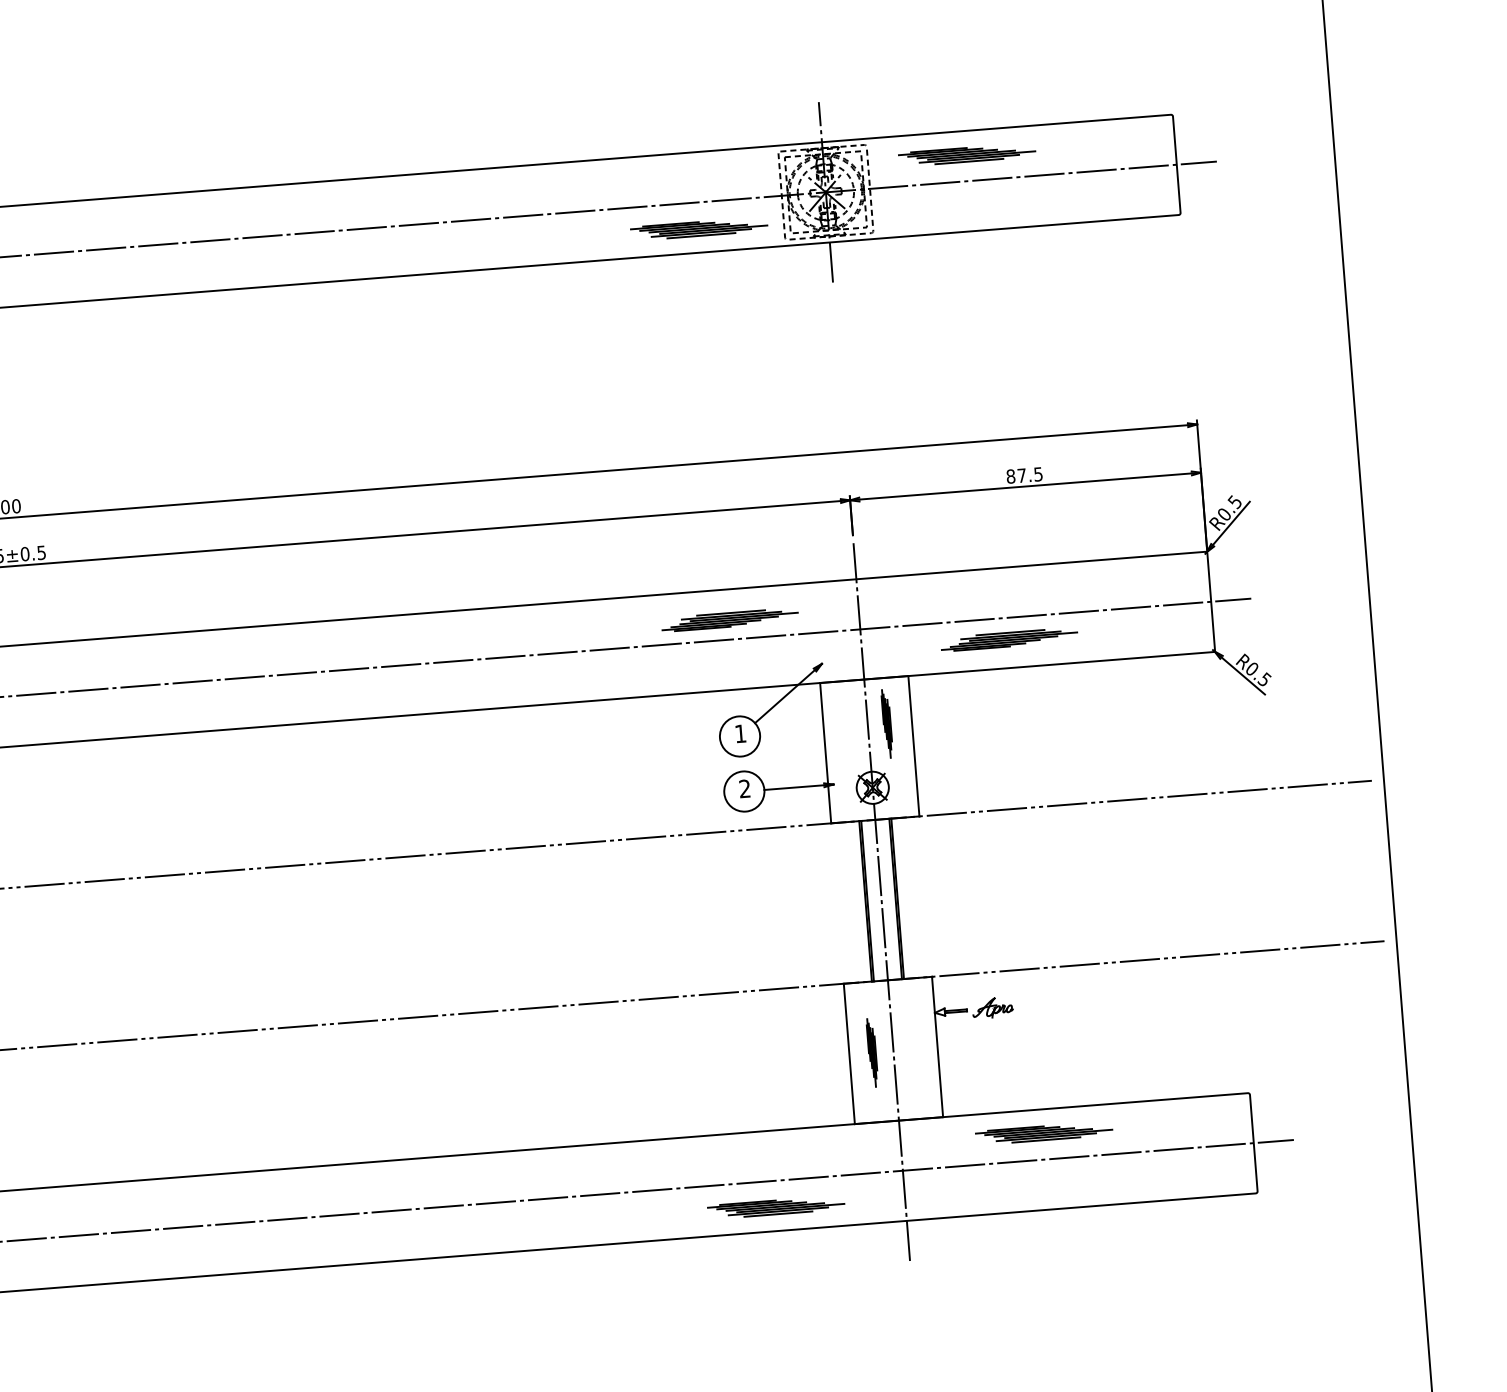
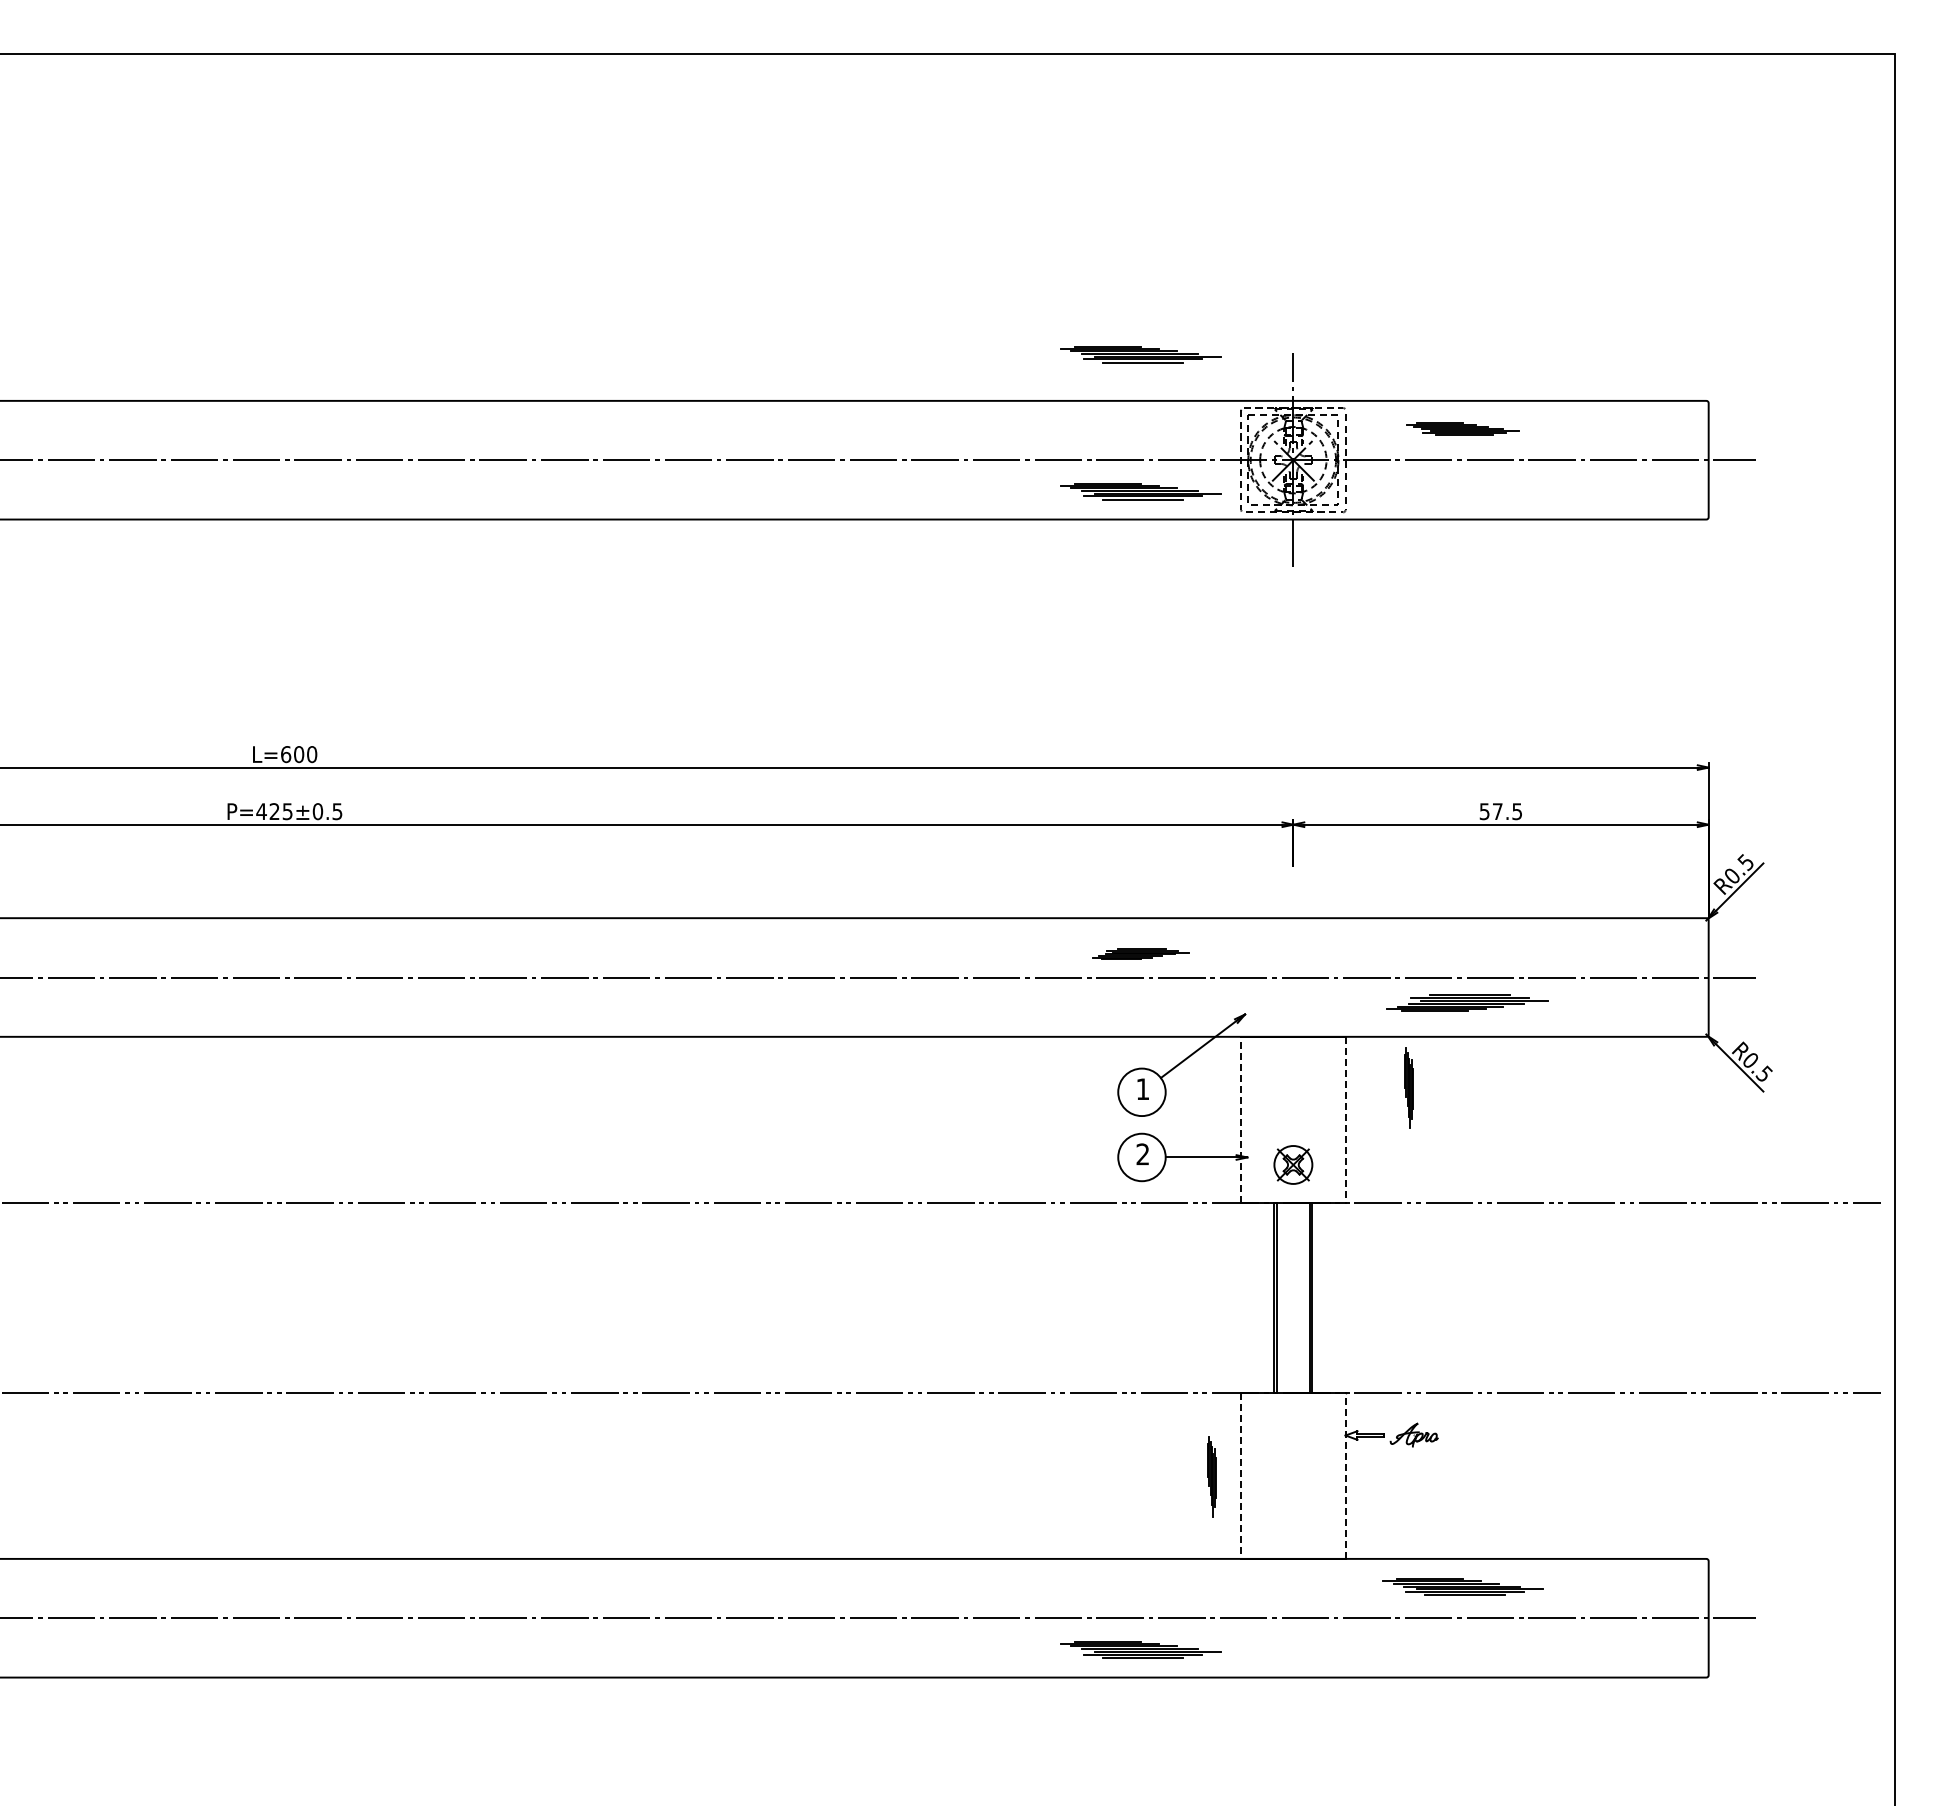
part: (689, 113) -> (1140, 354), added
part: (966, 154) -> (1462, 428), size x0.7
text: (1010, 476) -> (1484, 811), 87.5 -> 57.5
part: (729, 619) -> (1140, 953), size x0.6
part: (886, 723) -> (1408, 1087), moved
line: (913, 746) -> (1345, 1120), solid -> dashed
line: (825, 752) -> (1241, 1119), solid -> dashed
line: (881, 899) -> (1293, 1297), removed
line: (937, 1046) -> (1345, 1475), solid -> dashed
part: (871, 1052) -> (1211, 1476), moved
line: (849, 1054) -> (1241, 1476), solid -> dashed

